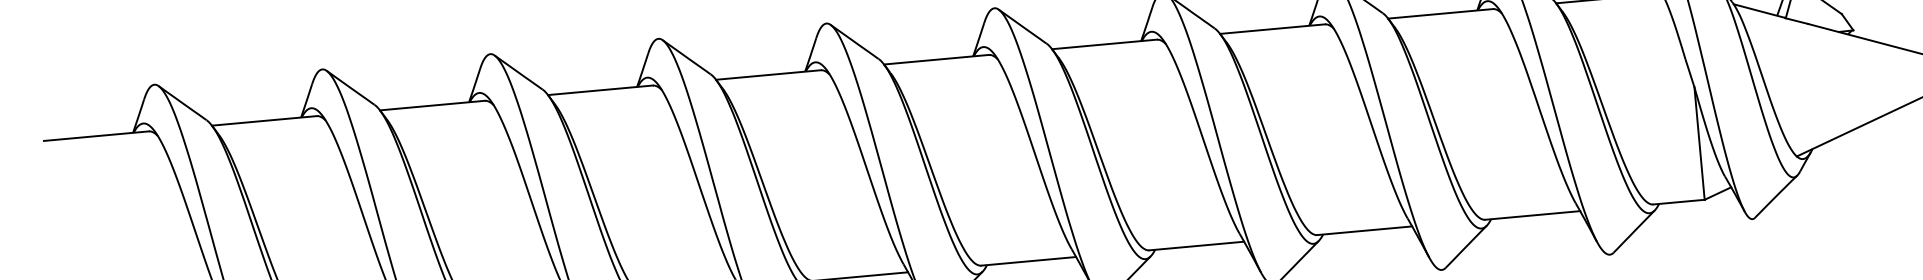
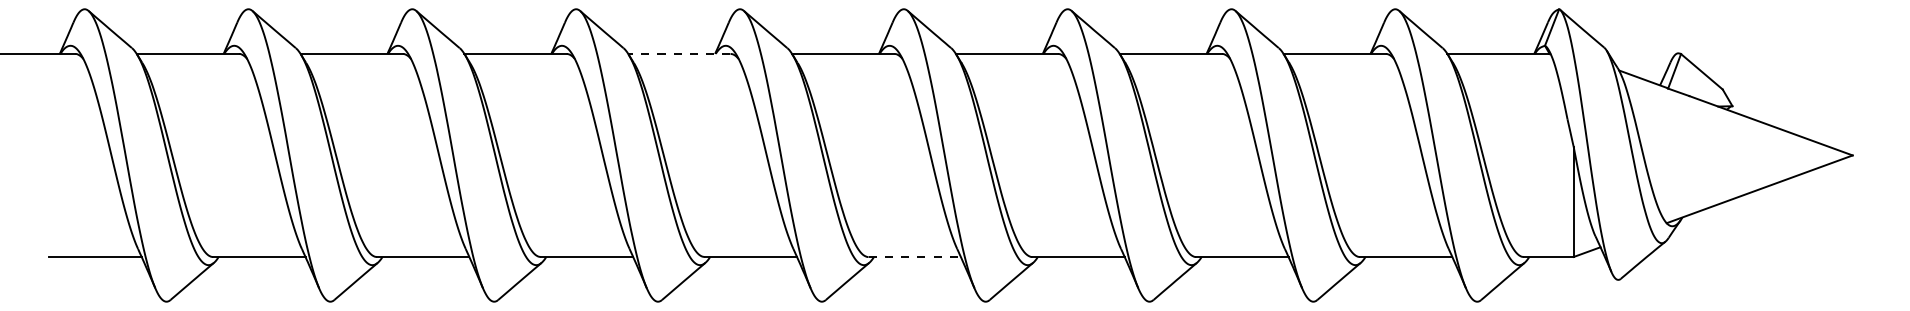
line: (767, 74) -> (678, 53), solid -> dashed
line: (1029, 261) -> (915, 257), solid -> dashed

